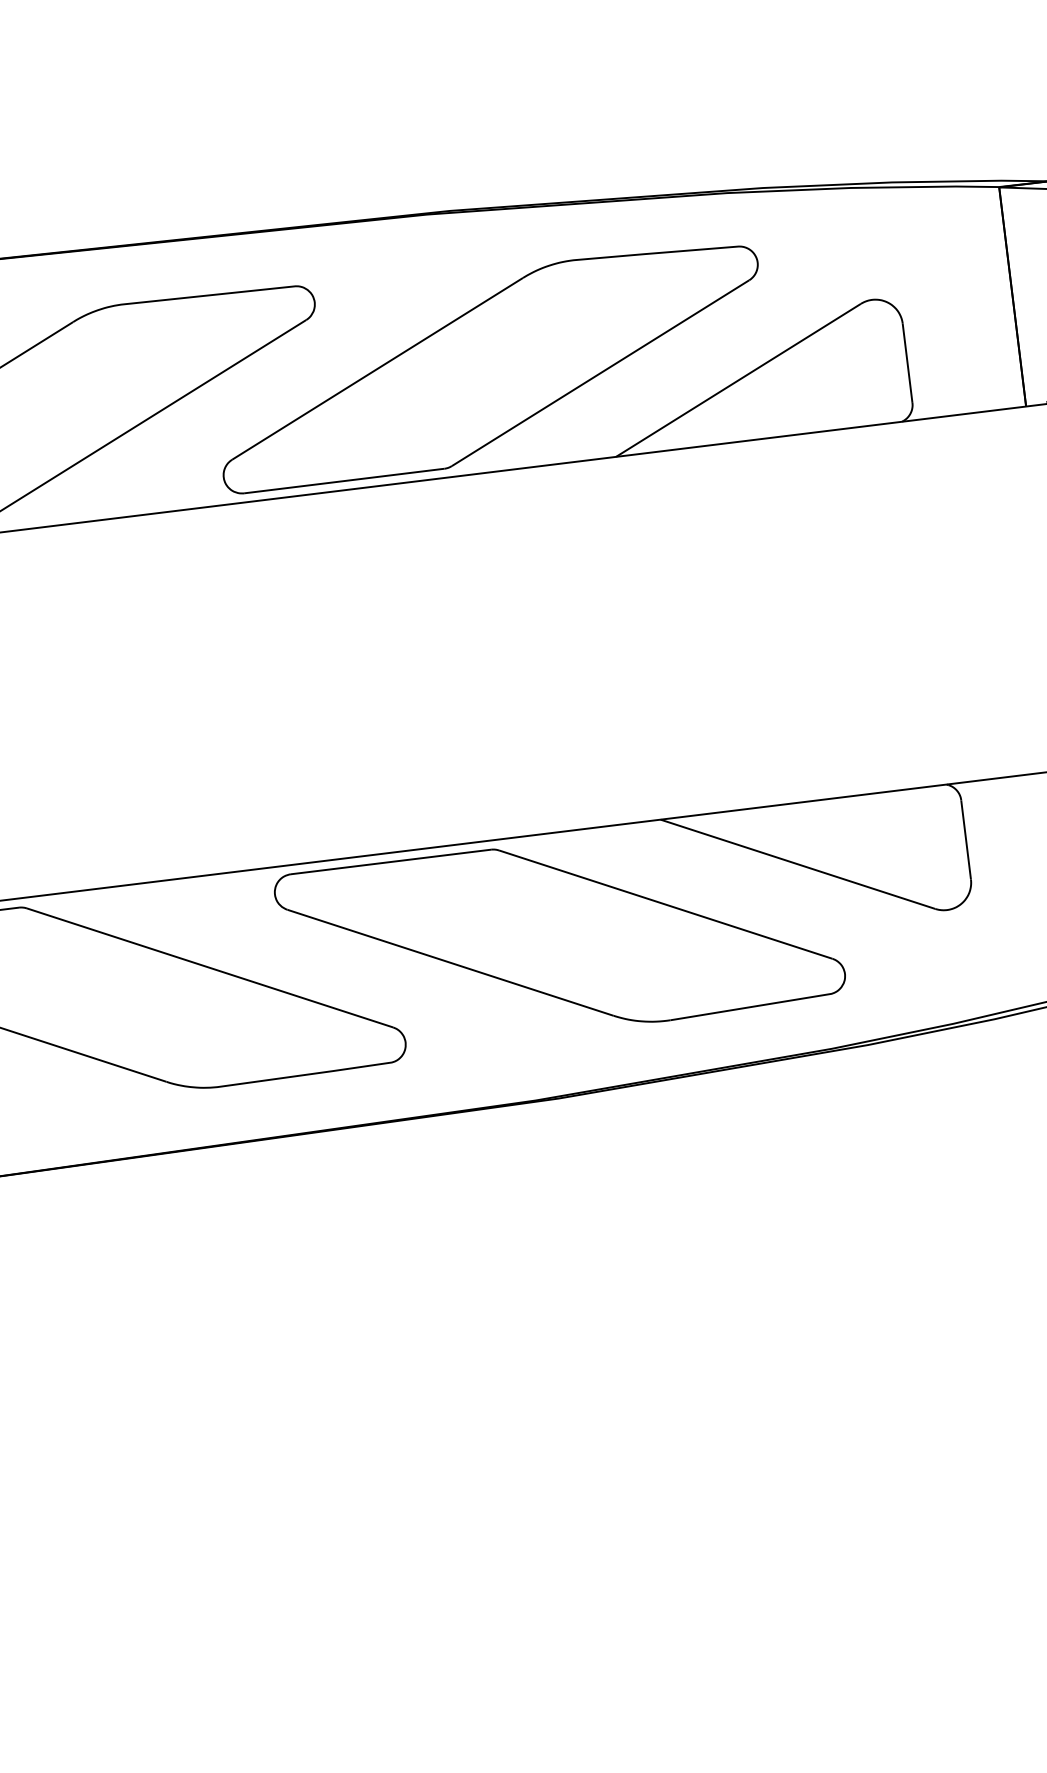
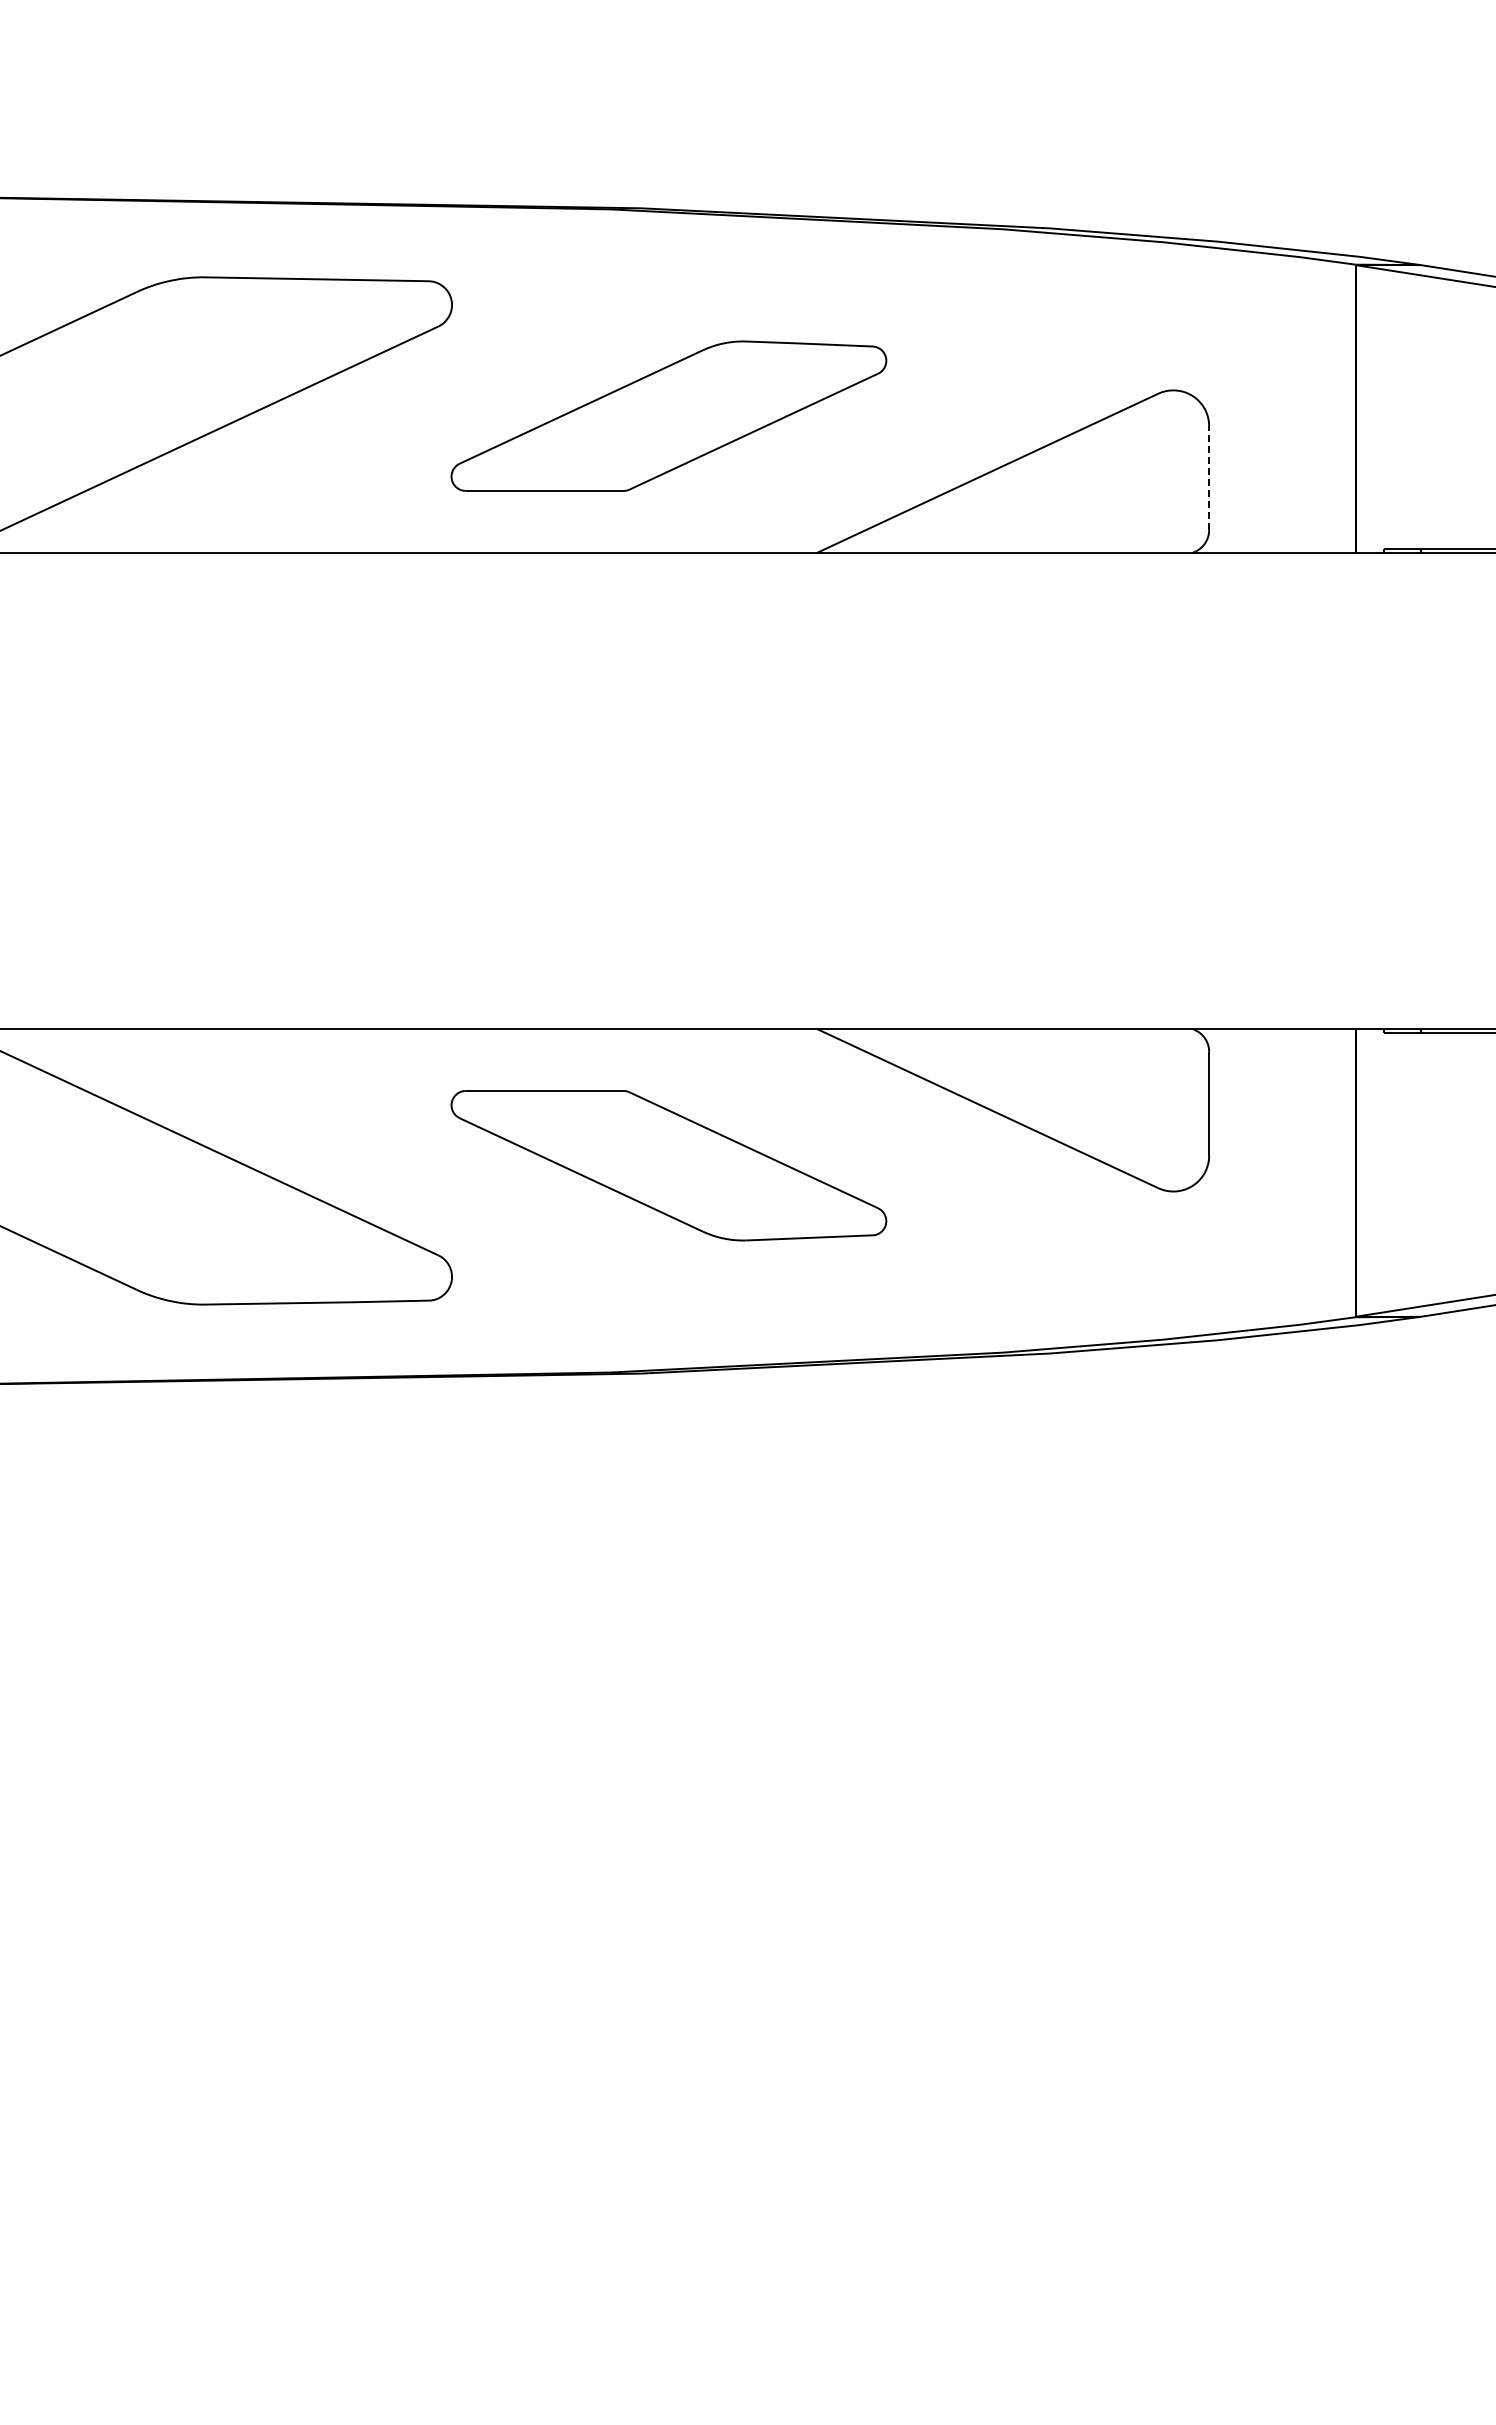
line: (907, 363) -> (1209, 478), solid -> dashed
part: (489, 366) -> (668, 415), size x0.6
part: (560, 937) -> (668, 1165), size x0.6

